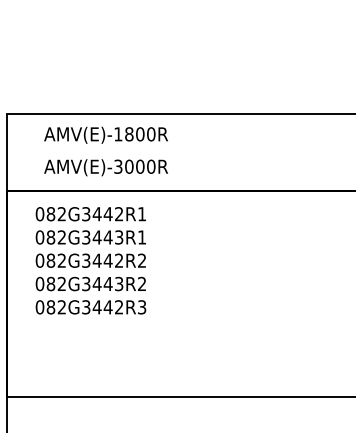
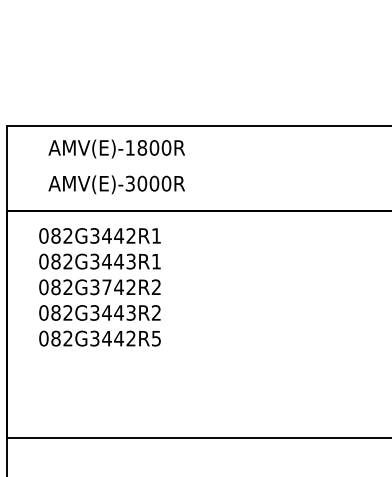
text: (96, 260) -> (106, 287), 082G3442R2 -> 082G3742R2
text: (142, 306) -> (156, 337), 082G3442R3 -> 082G3442R5

